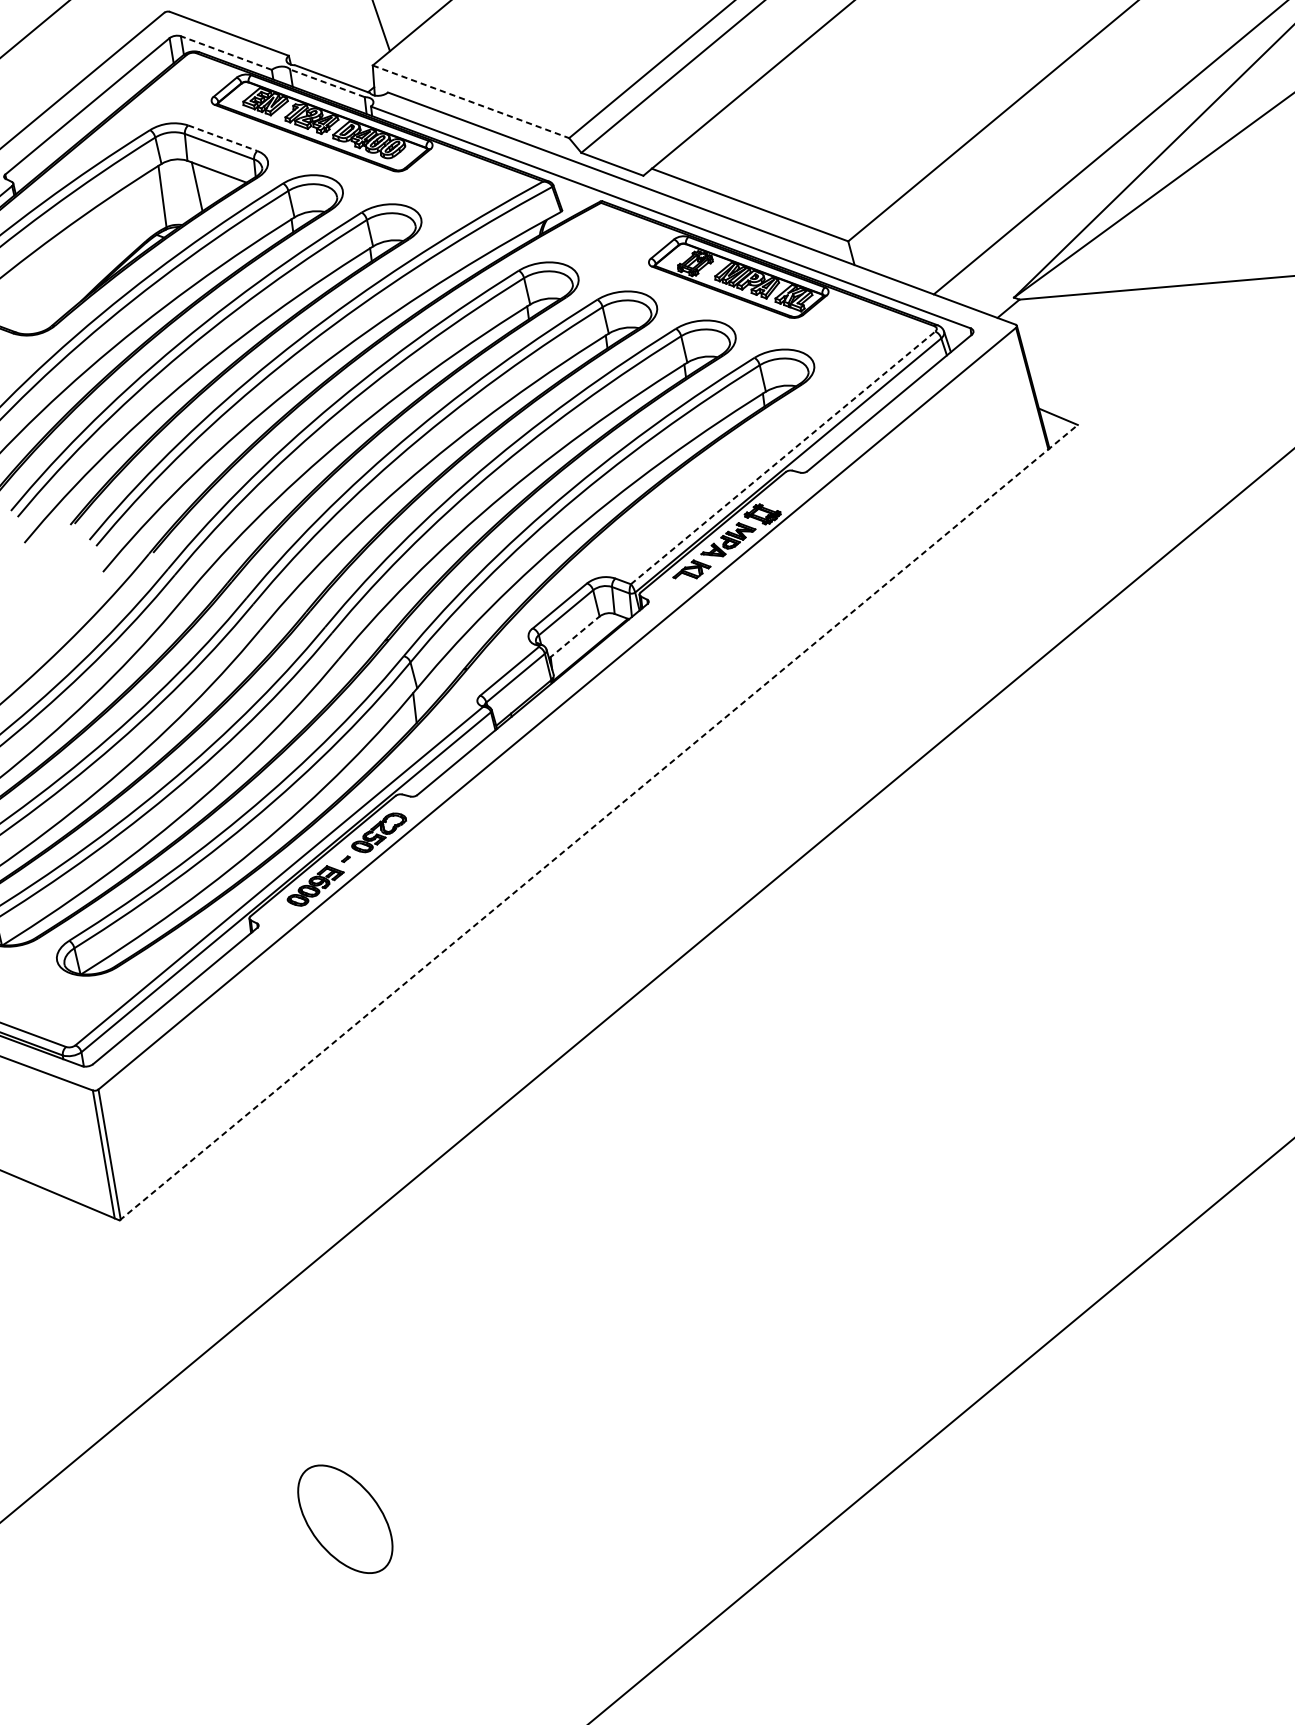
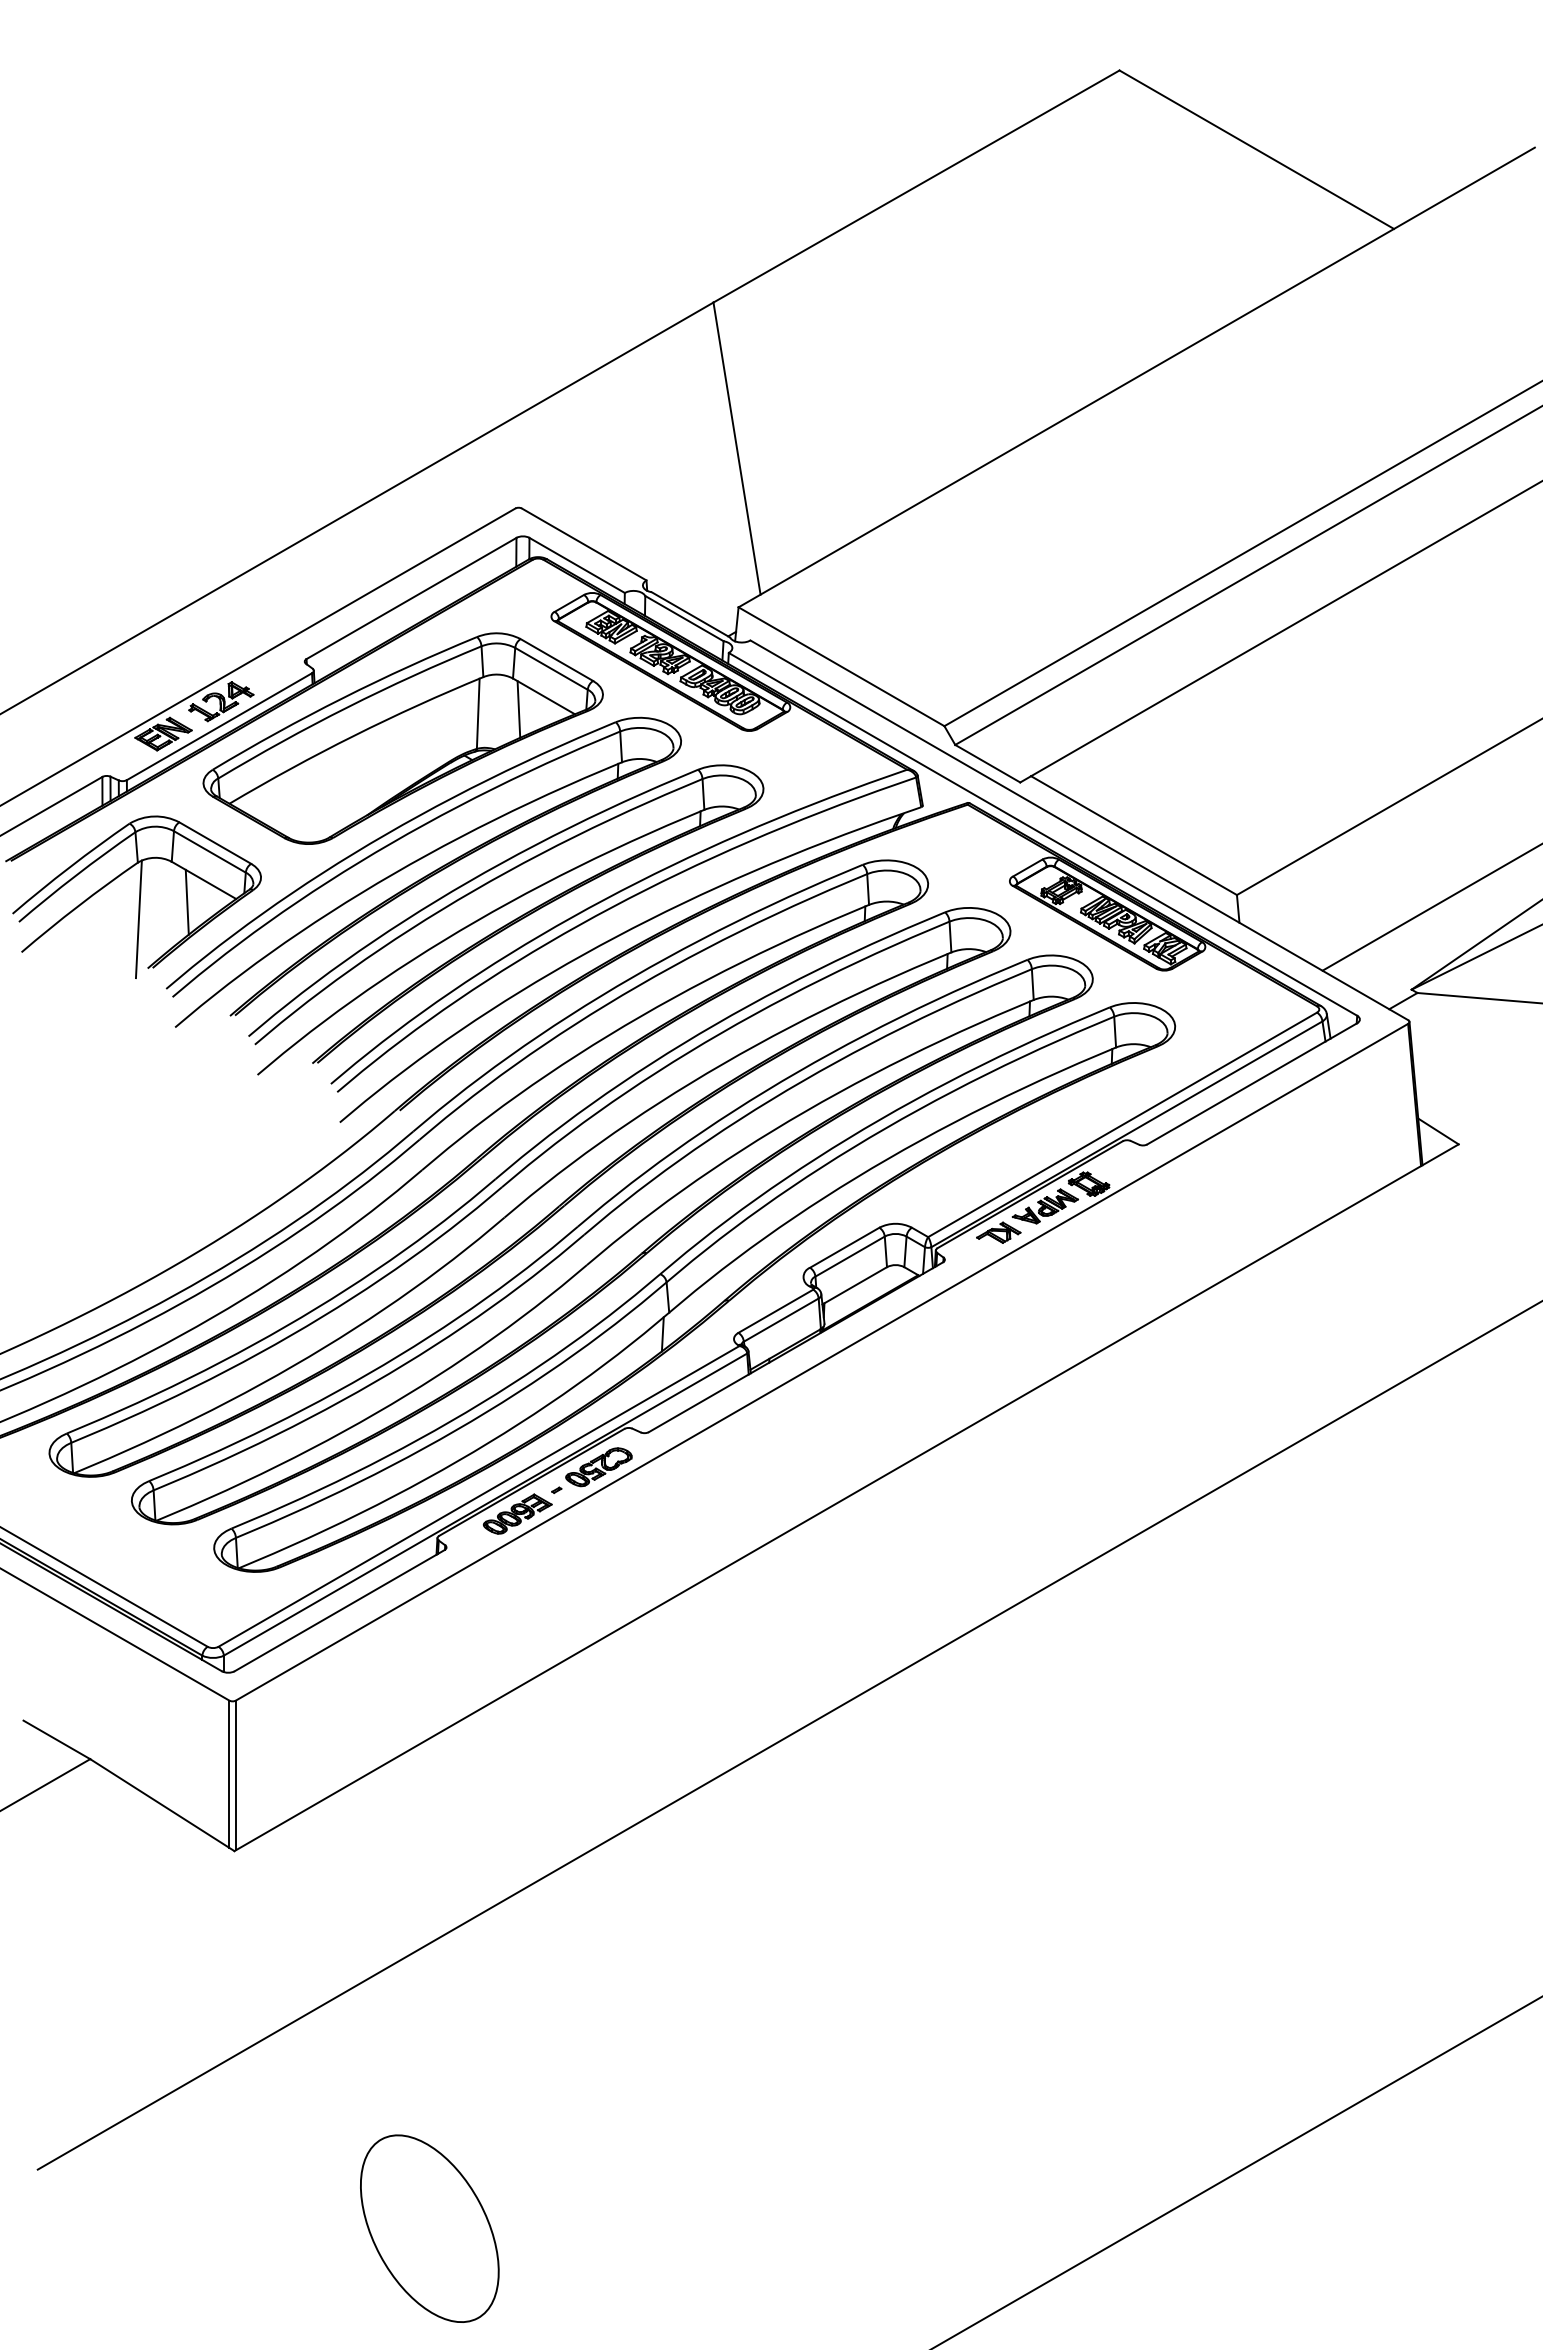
line: (225, 53) -> (576, 565), dashed -> solid
line: (326, 83) -> (683, 618), dashed -> solid
line: (470, 101) -> (841, 666), dashed -> solid
line: (222, 138) -> (556, 660), dashed -> solid
line: (782, 457) -> (1122, 1124), dashed -> solid
line: (574, 637) -> (855, 1285), dashed -> solid
line: (598, 822) -> (846, 1497), dashed -> solid
part: (345, 1519) -> (429, 2228), size x1.43

